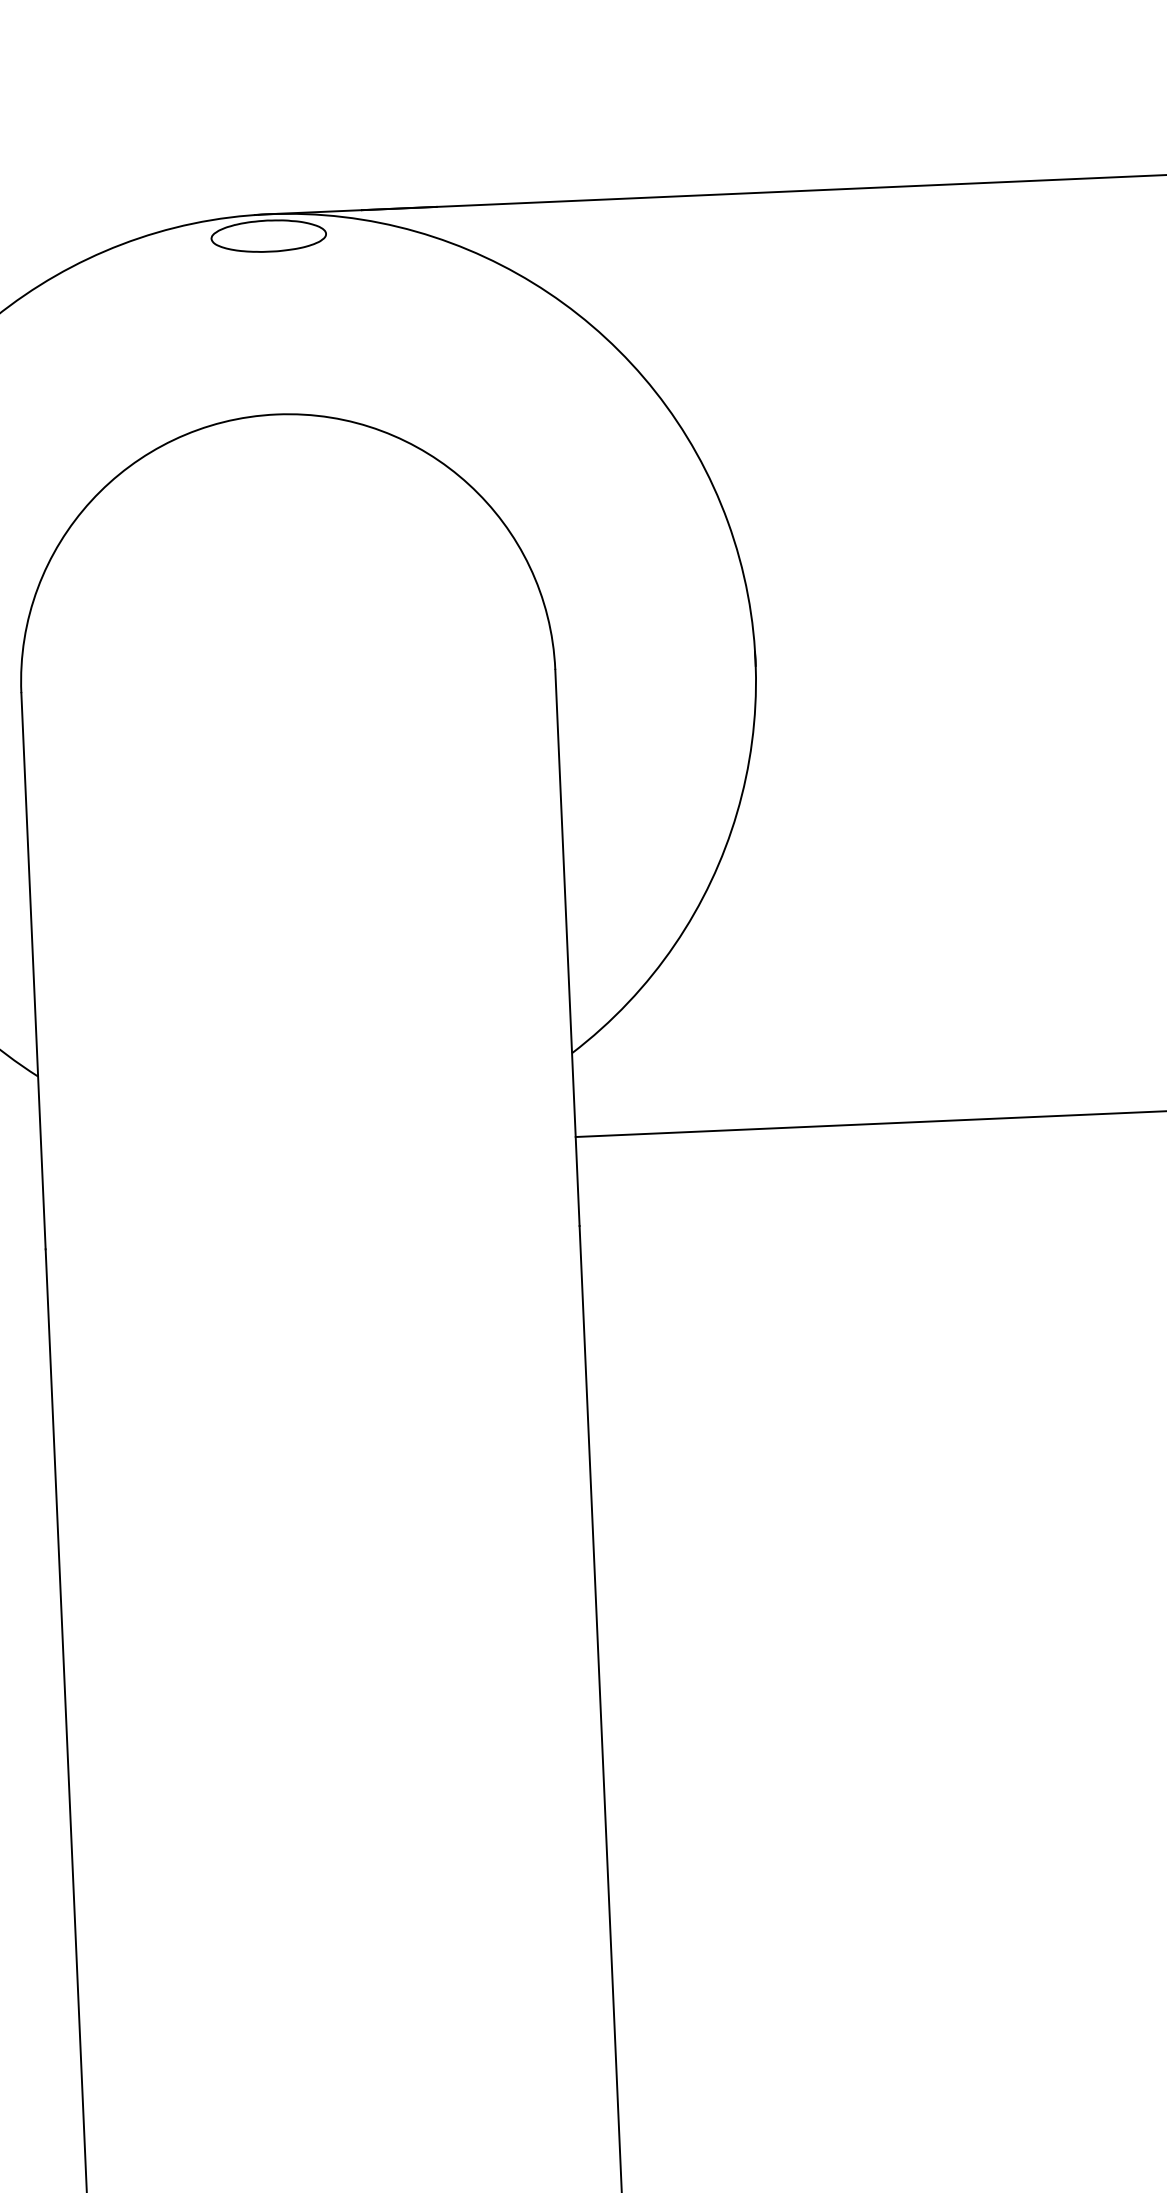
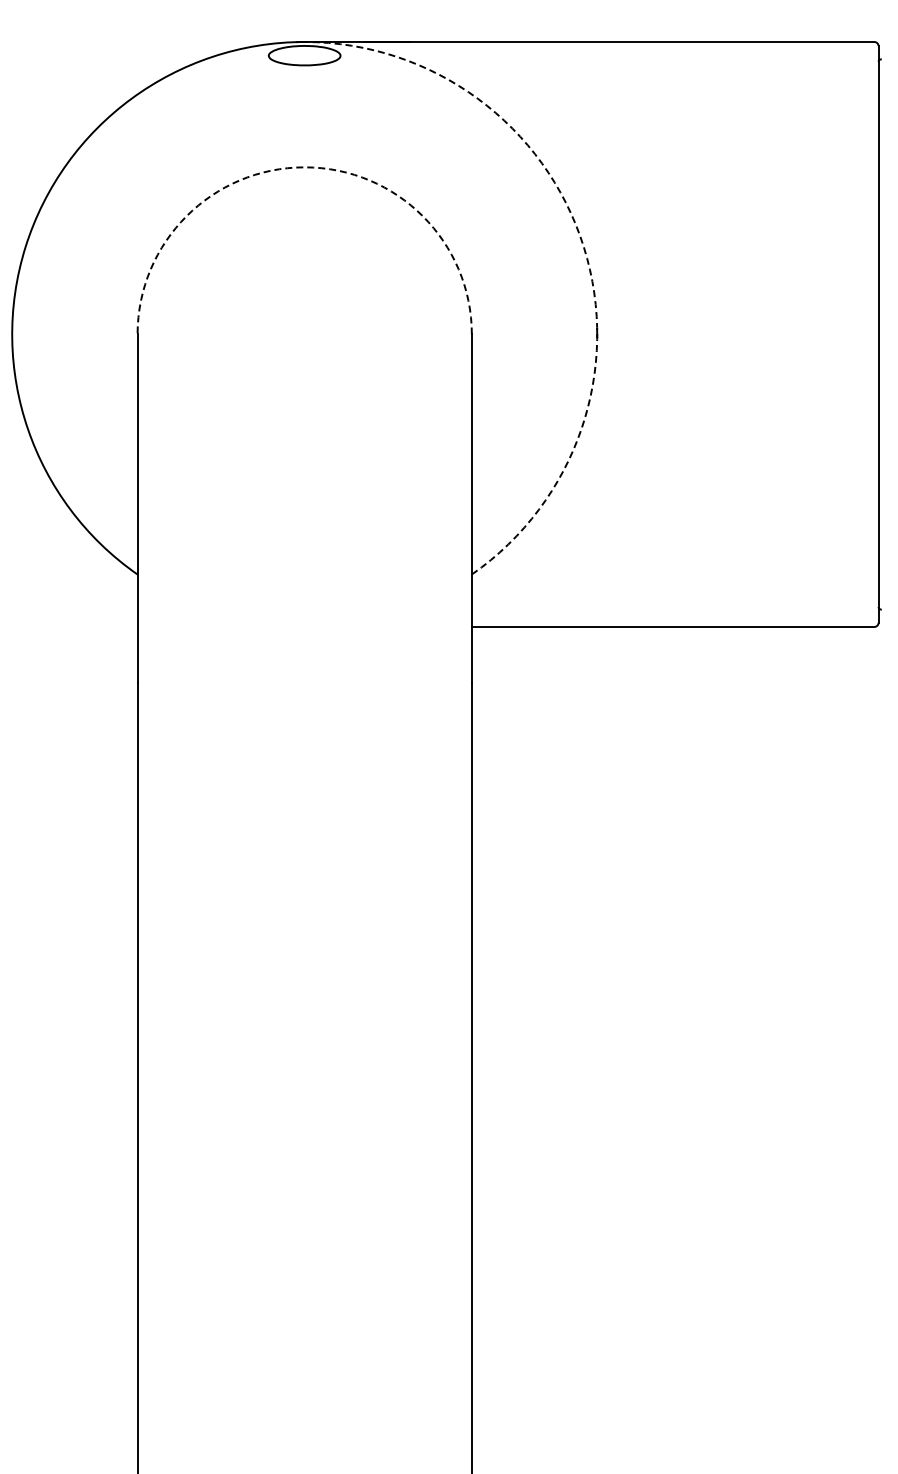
arc: (276, 414) -> (304, 167), solid -> dashed
arc: (727, 521) -> (583, 246), solid -> dashed

